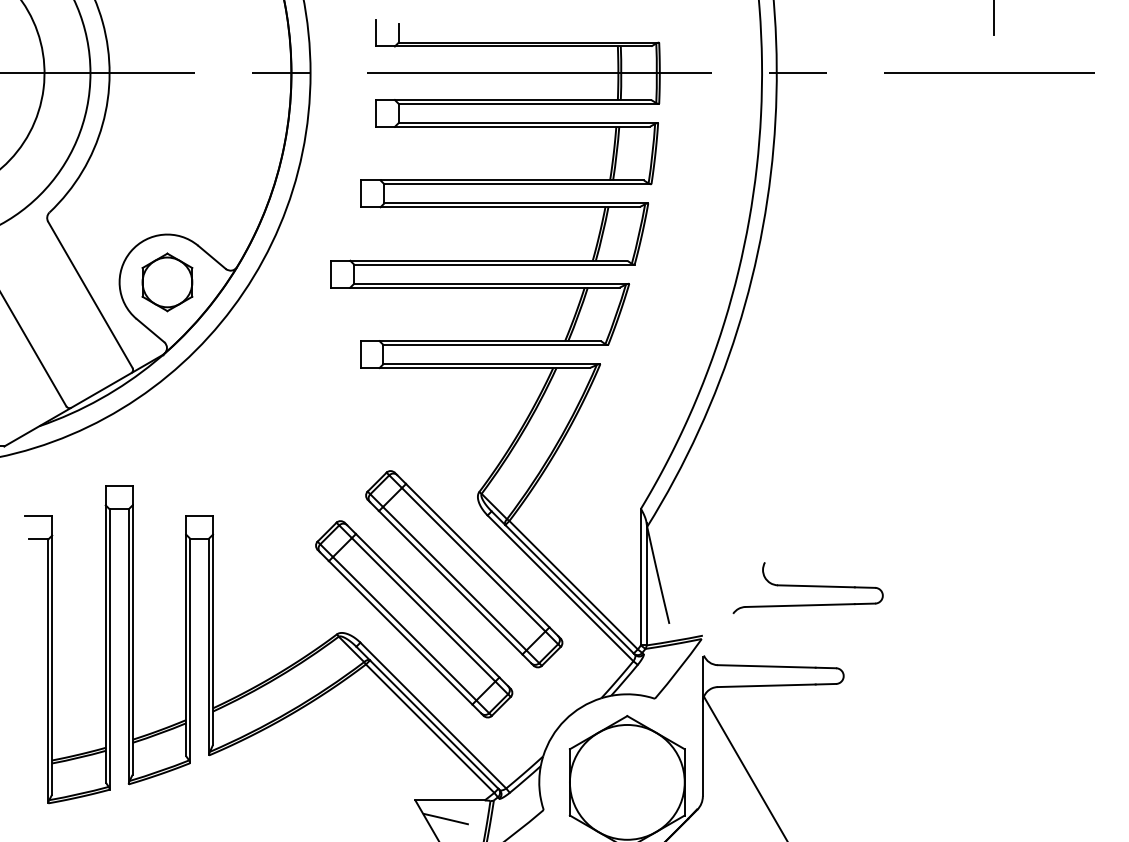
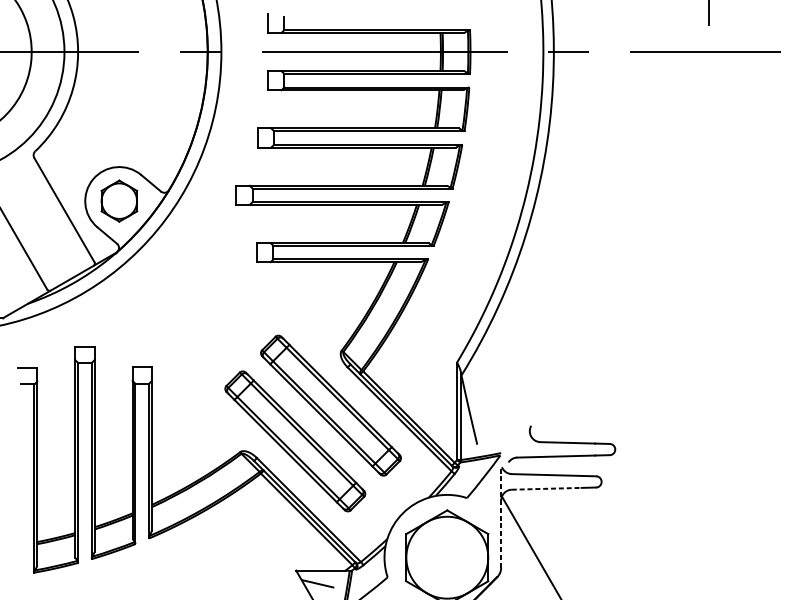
part: (807, 587) -> (561, 443), moved
line: (766, 685) -> (546, 488), solid -> dashed
line: (702, 726) -> (500, 517), solid -> dashed

